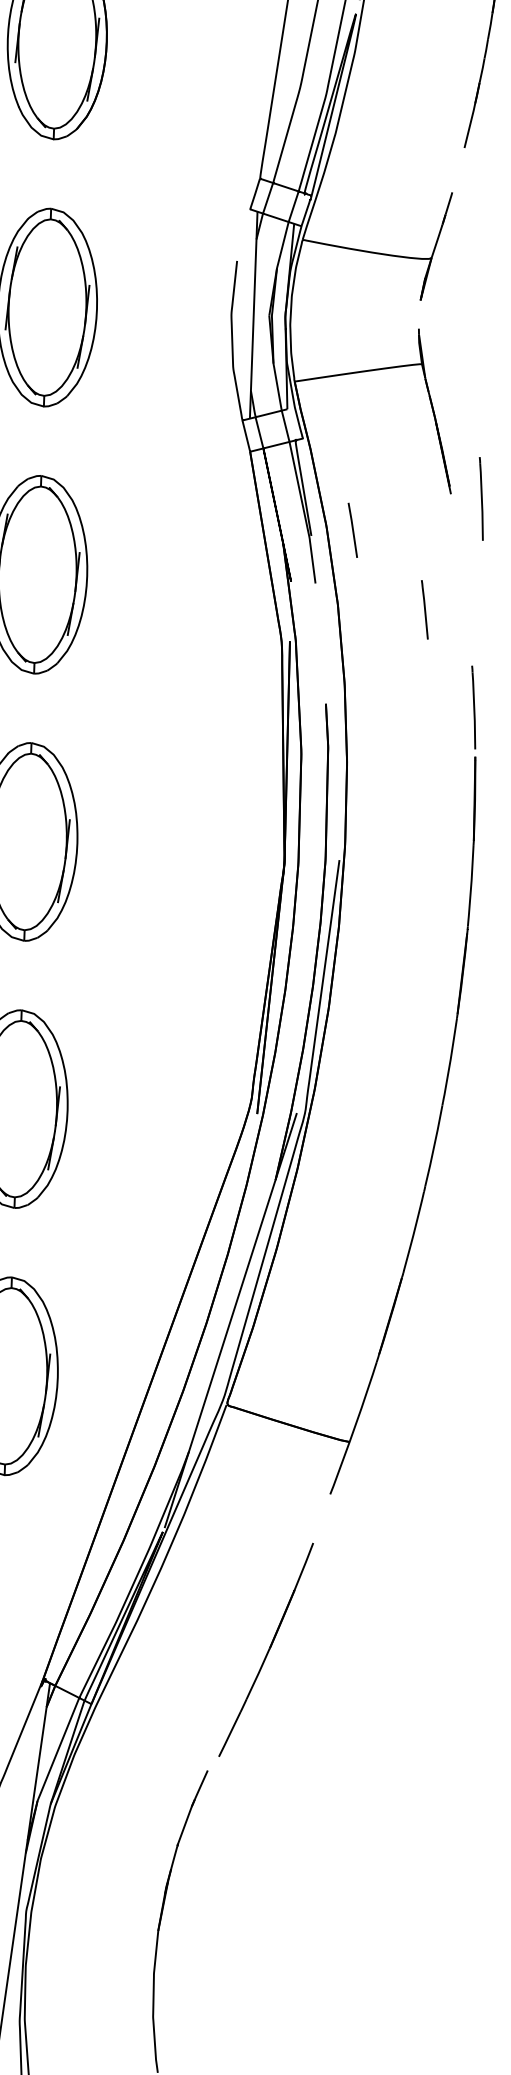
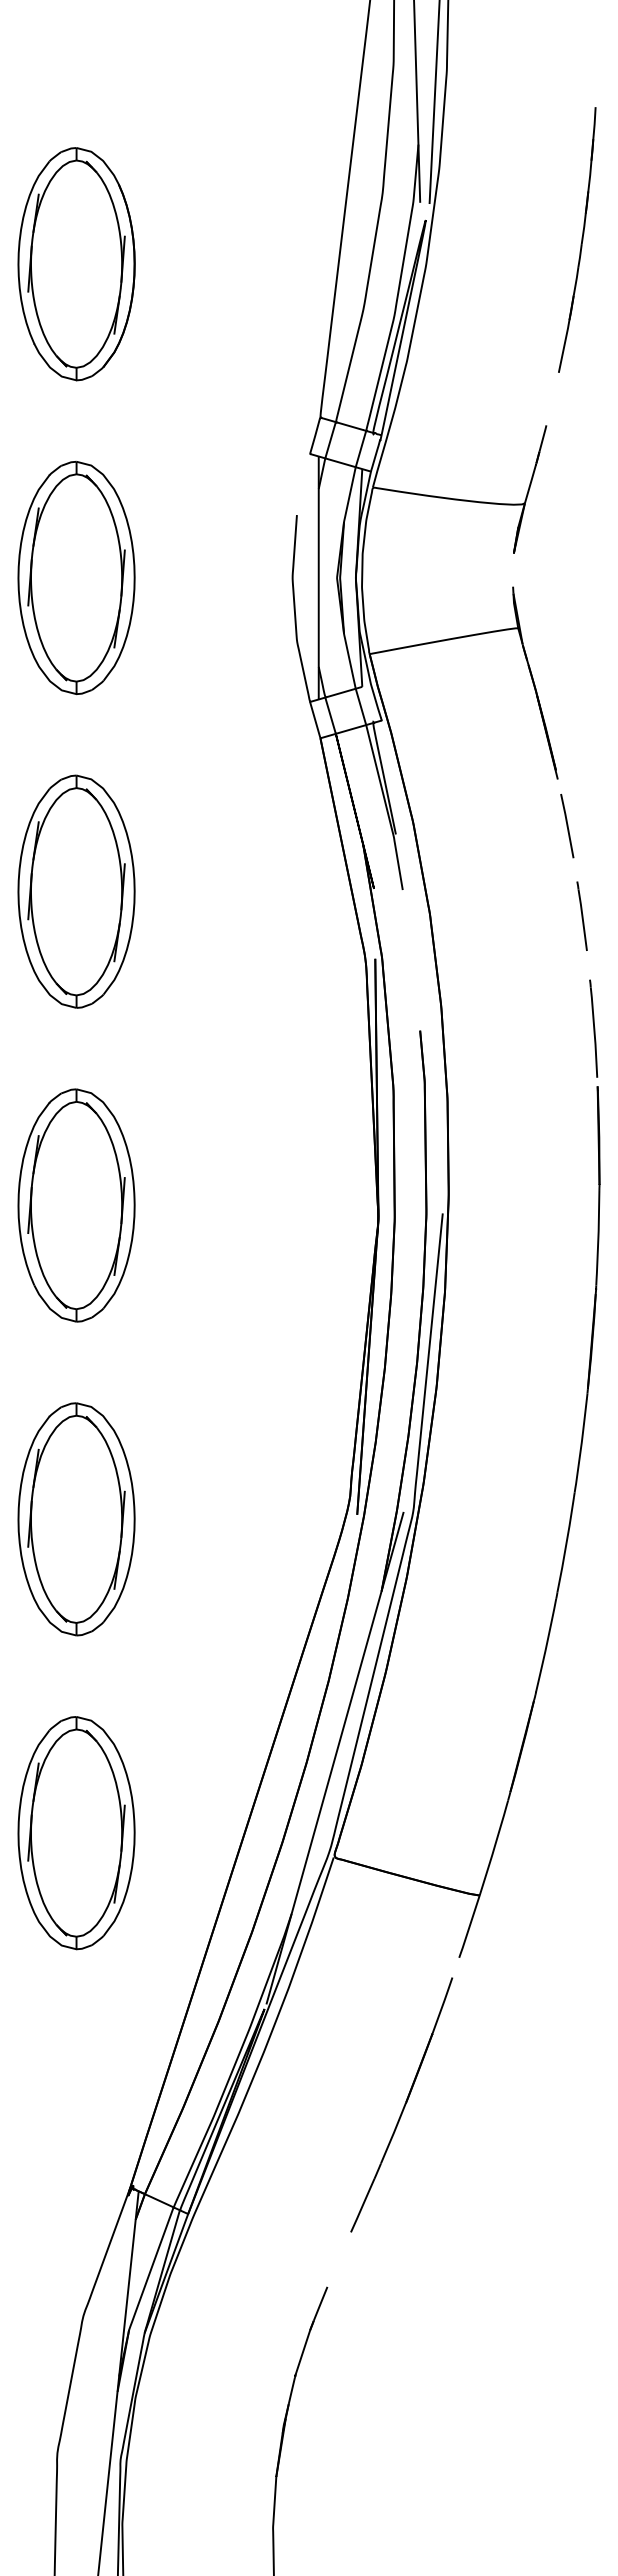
line: (481, 498) -> (593, 783), removed
line: (353, 530) -> (567, 826), moved
line: (424, 609) -> (581, 915), moved
part: (265, 1649) -> (401, 2104), moved

